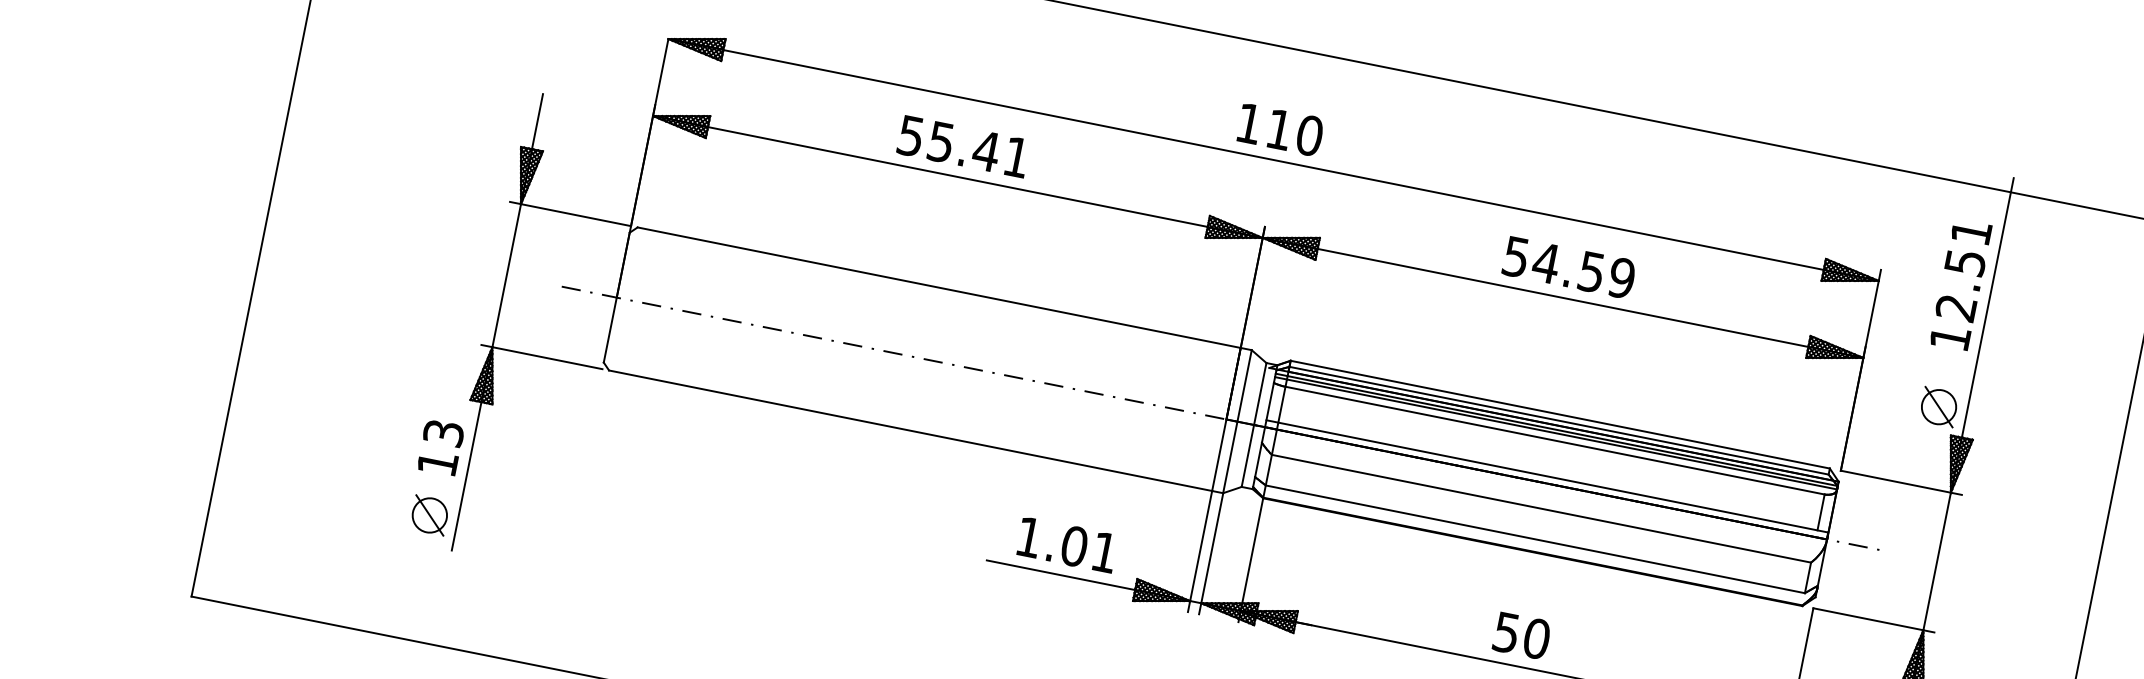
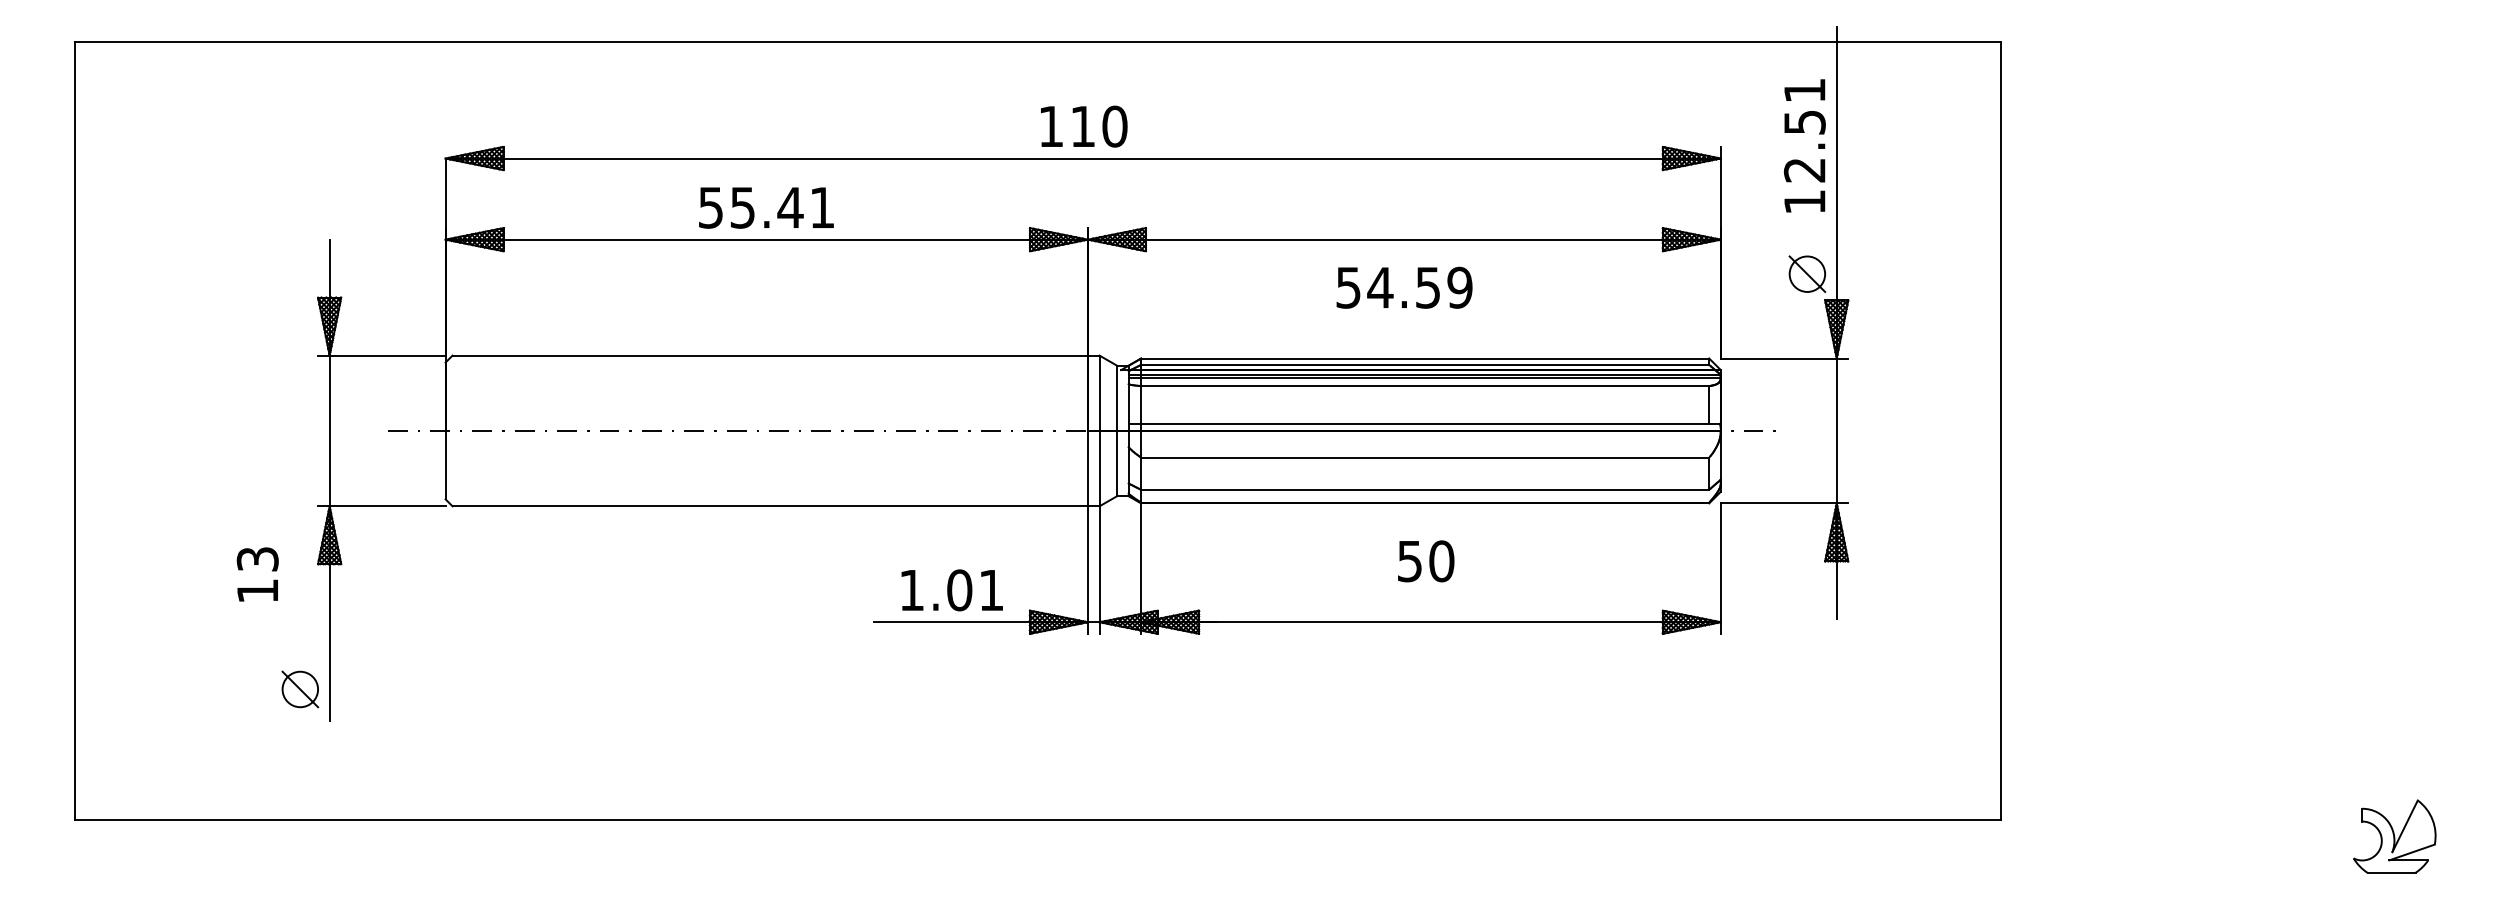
text: (1569, 267) -> (1404, 287), moved
text: (440, 447) -> (257, 574), moved
text: (1522, 636) -> (1426, 561), moved

